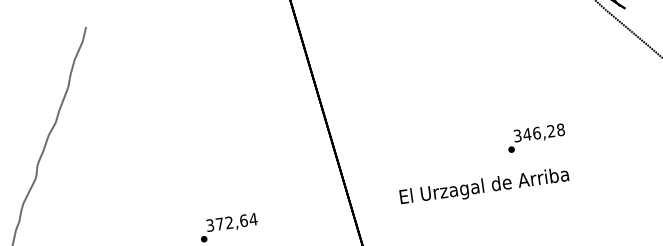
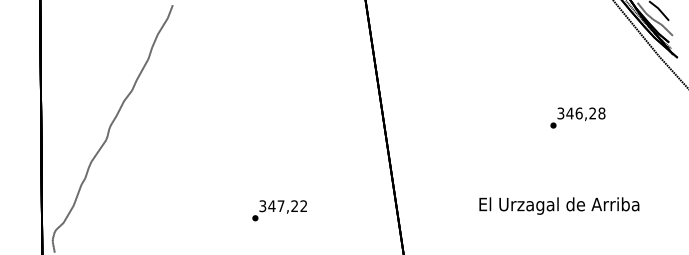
text: (535, 137) -> (577, 117), moved
text: (484, 186) -> (559, 205), moved
text: (236, 222) -> (287, 206), 372,64 -> 347,22

